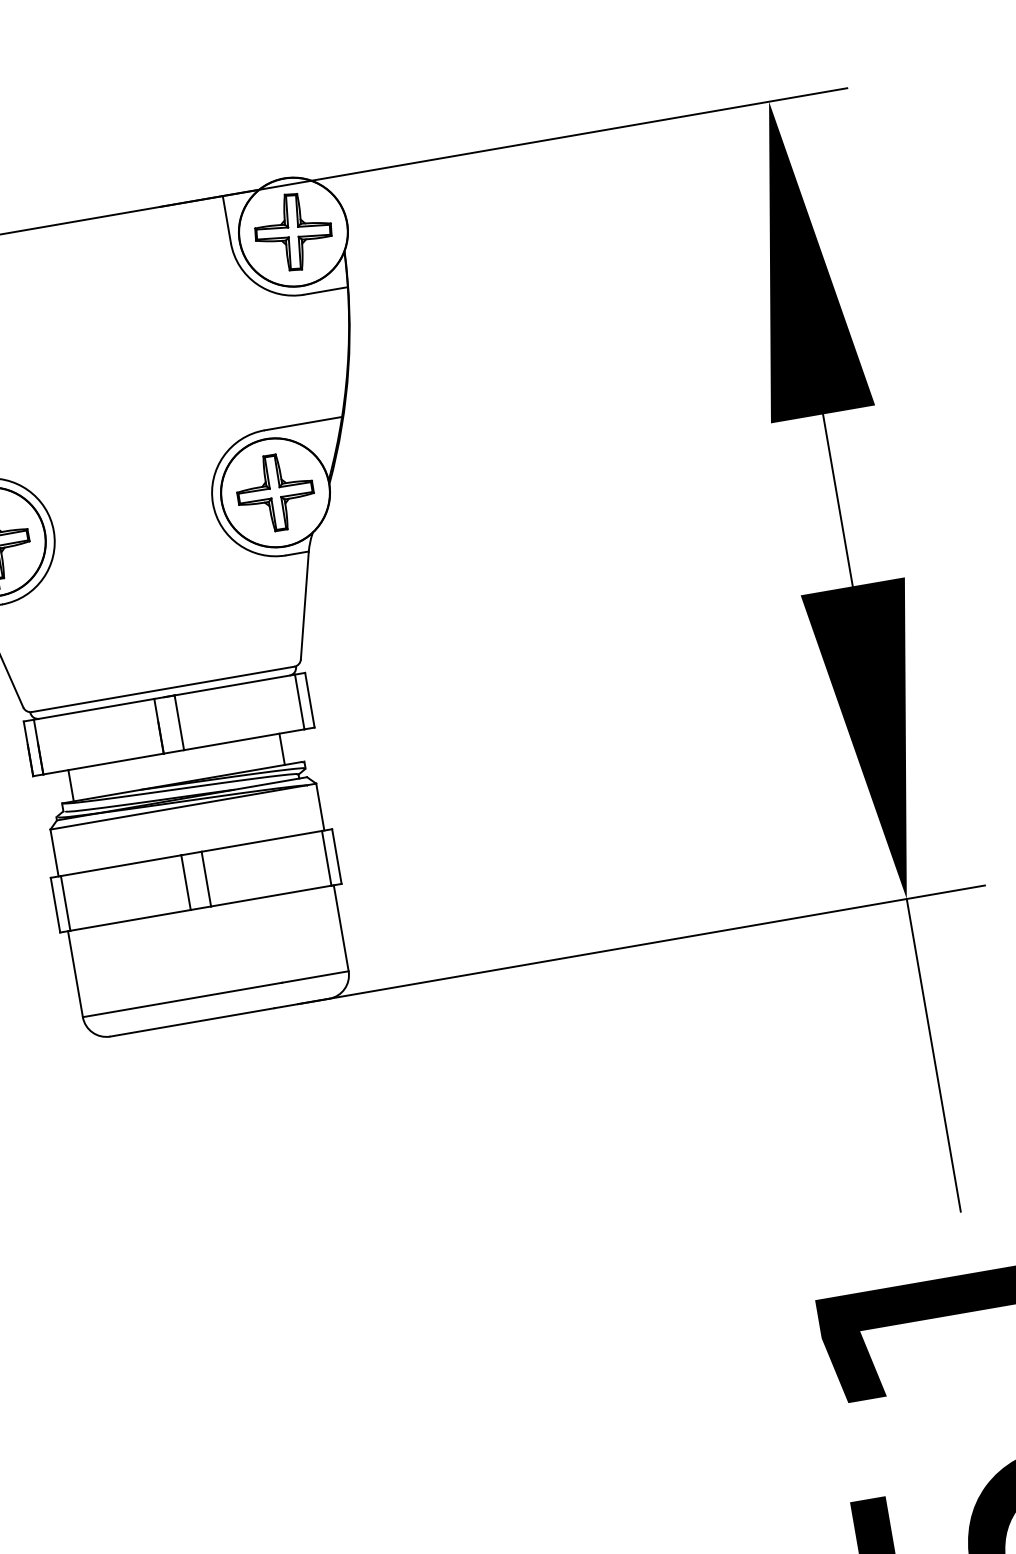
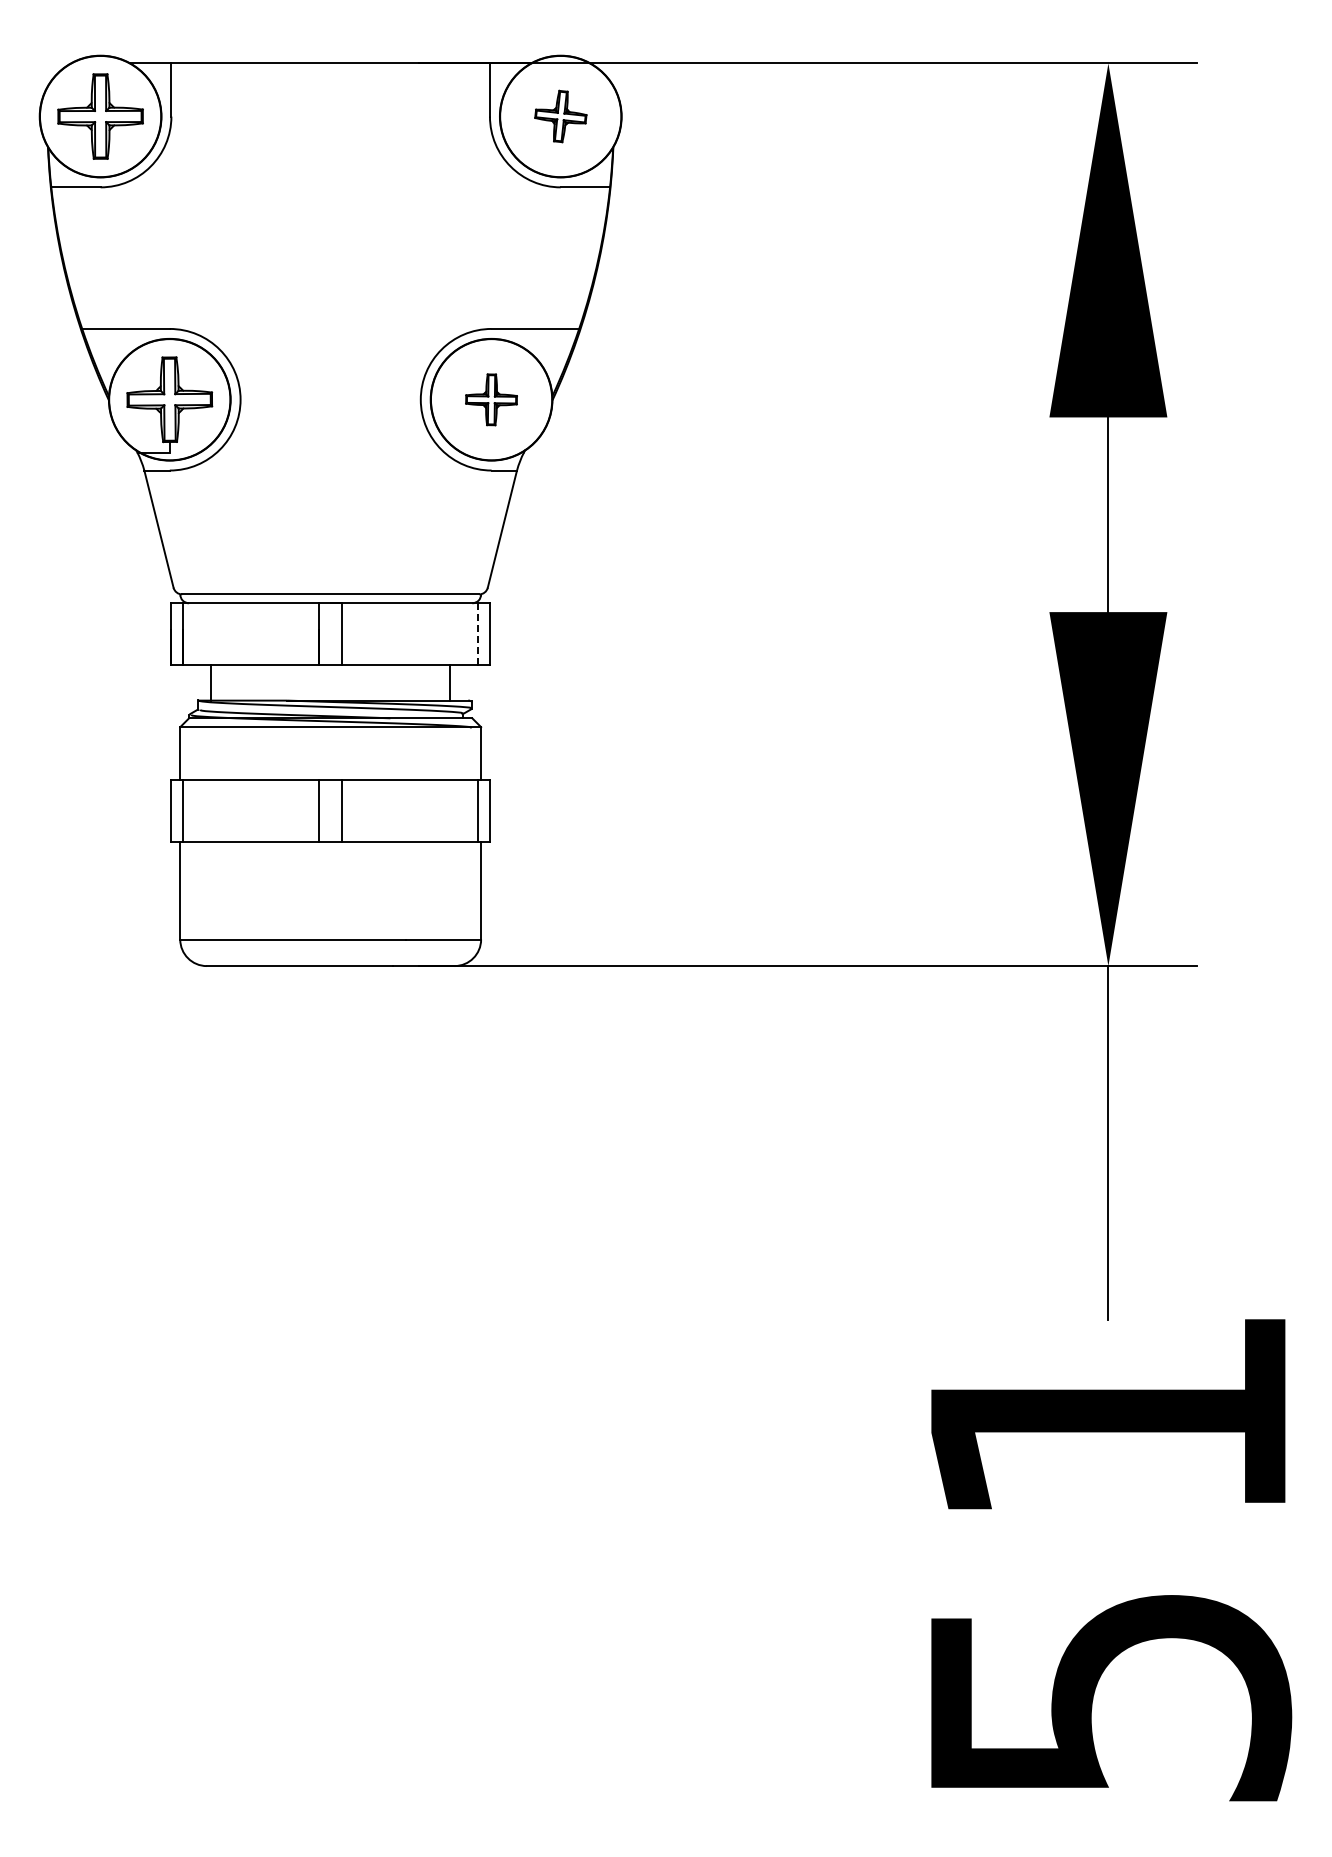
part: (293, 232) -> (560, 116), size x0.6
part: (275, 492) -> (491, 399), size x0.6
line: (299, 702) -> (478, 634), solid -> dashed

